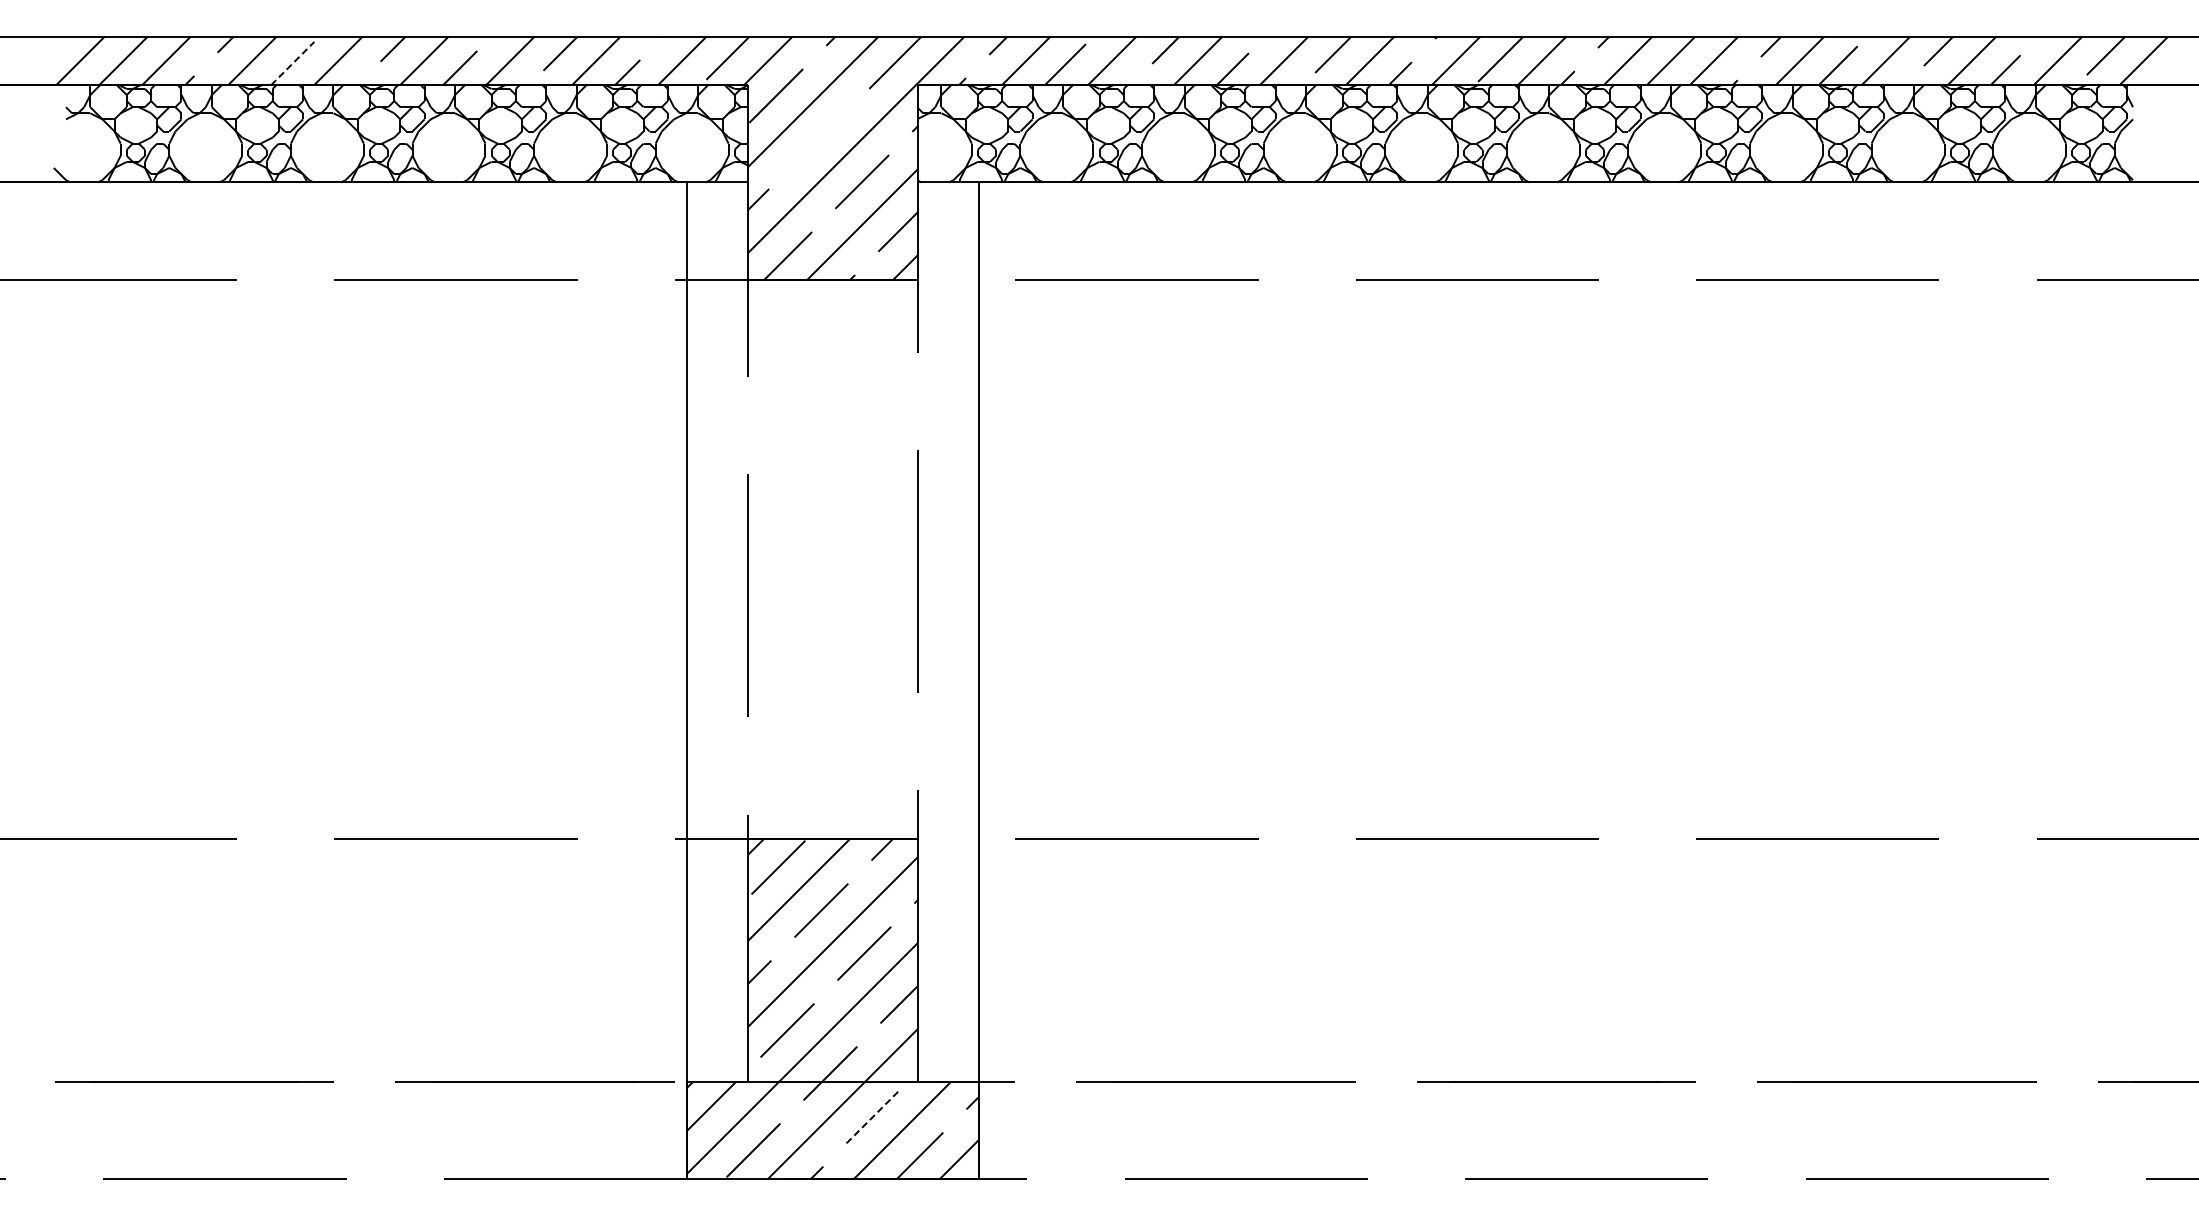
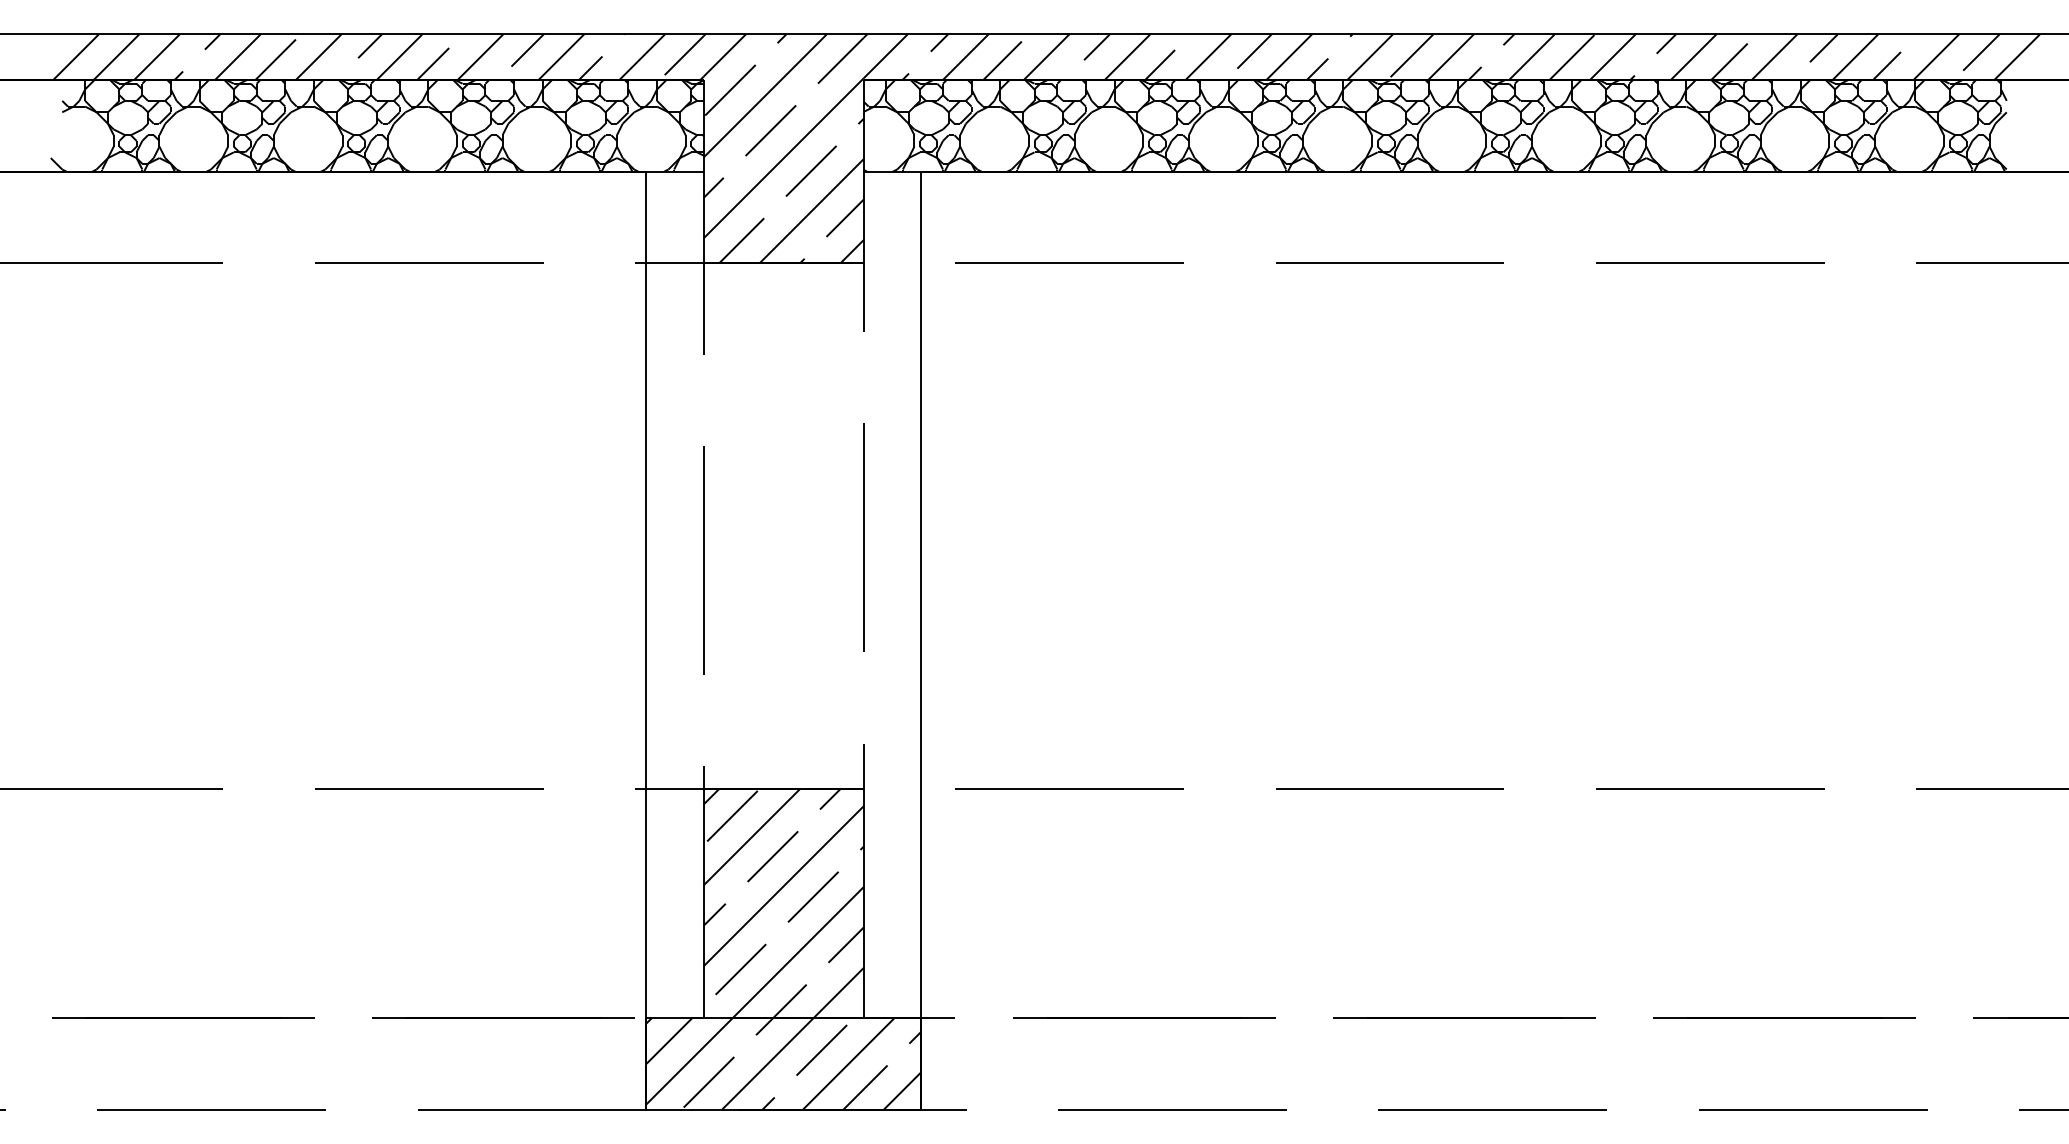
line: (292, 63) -> (275, 59), dashed -> solid
line: (819, 138) -> (771, 130), added
line: (873, 1116) -> (821, 1050), dashed -> solid

